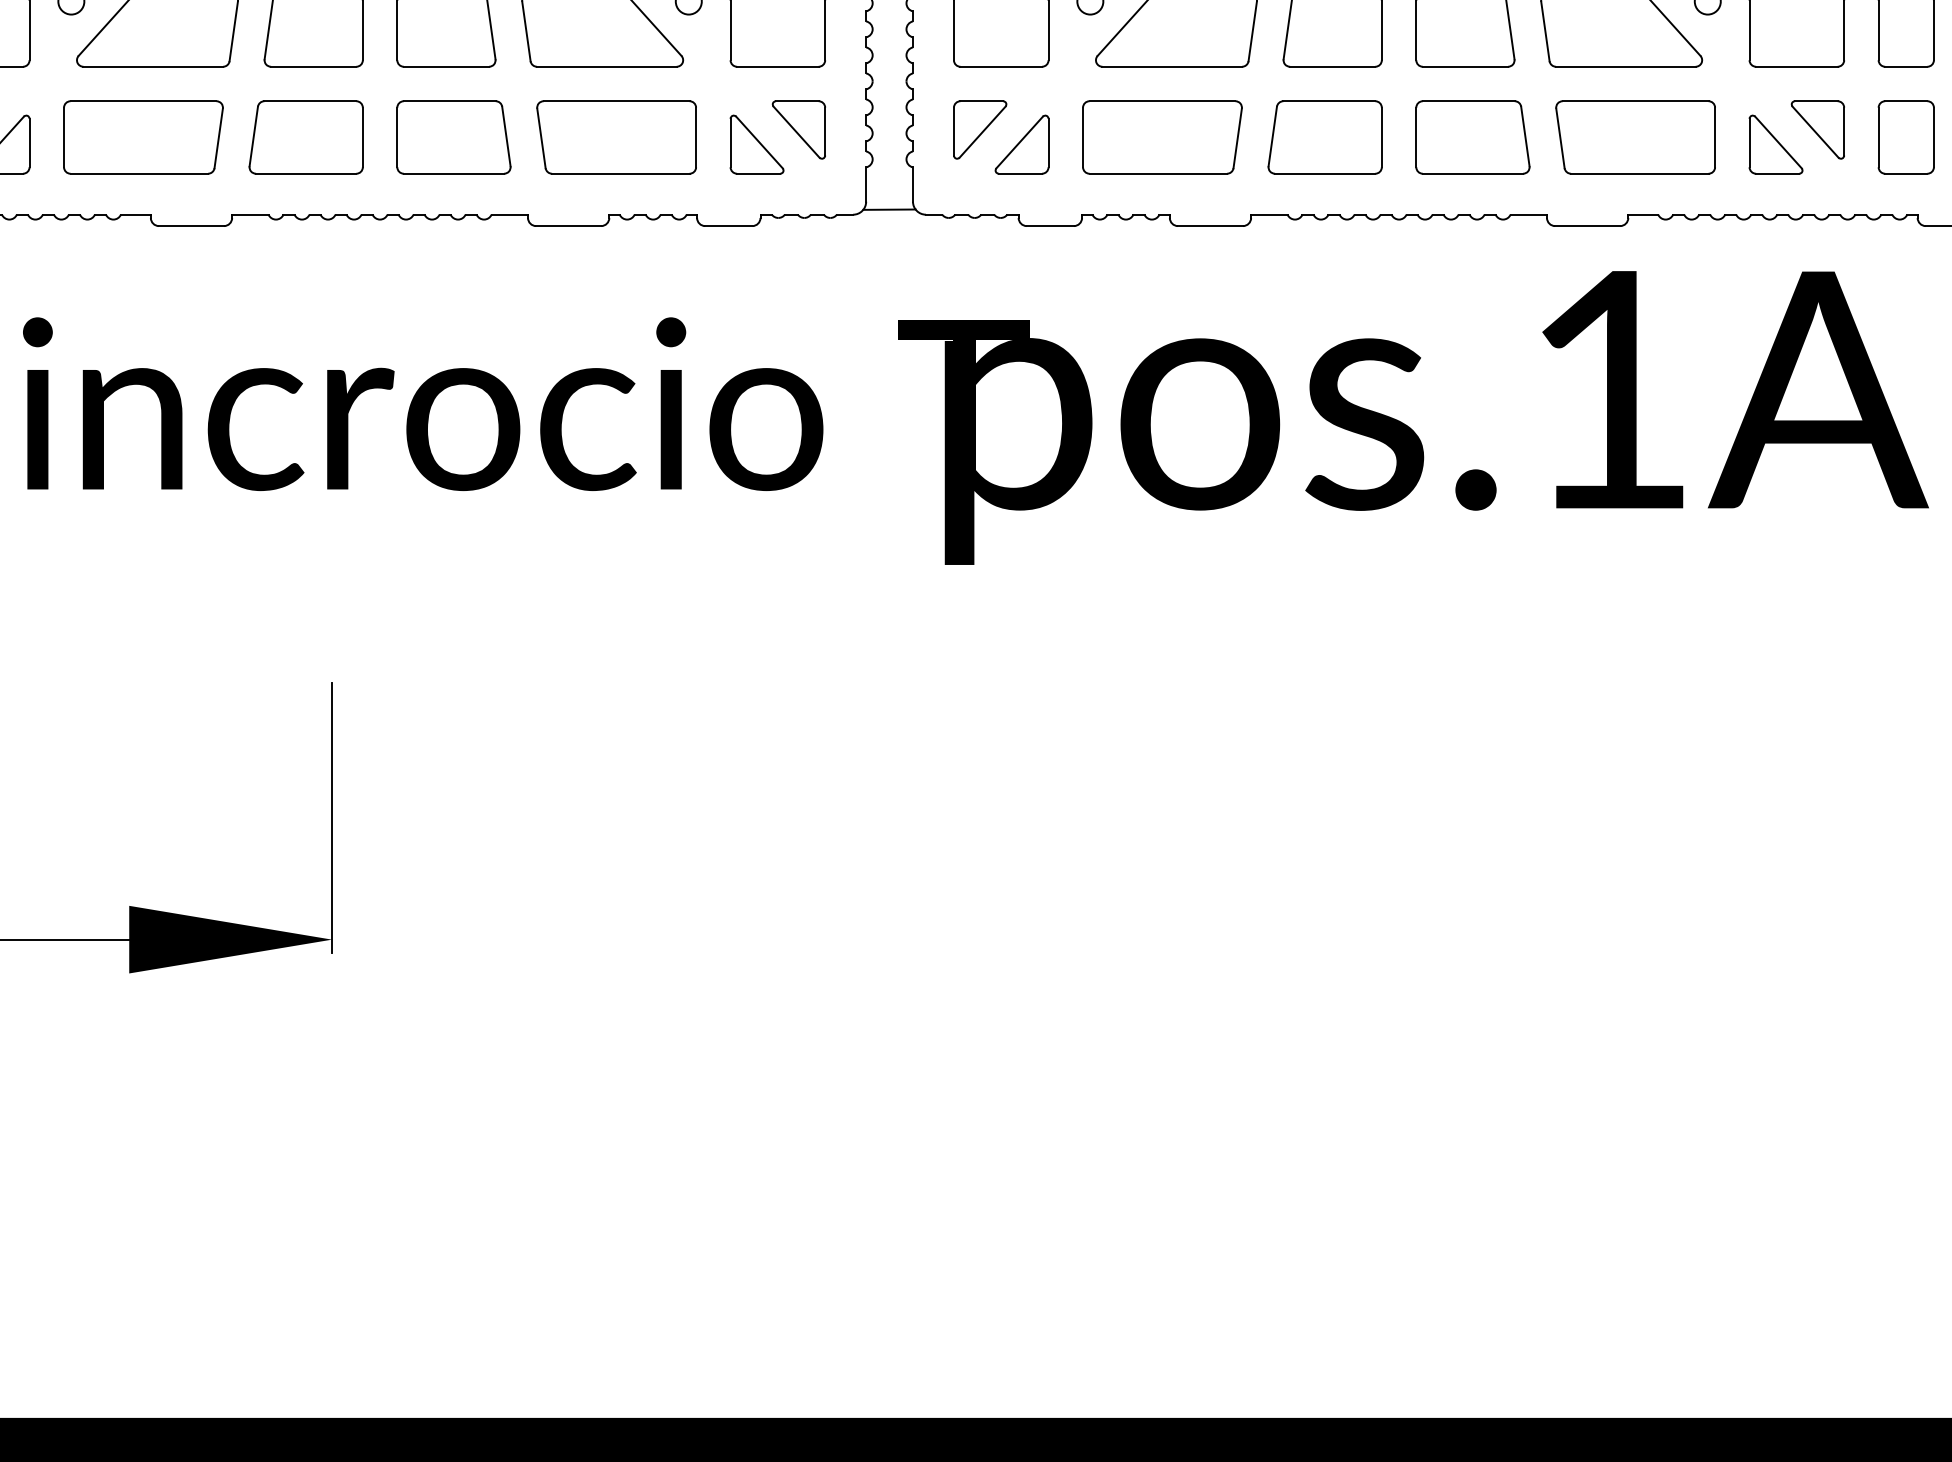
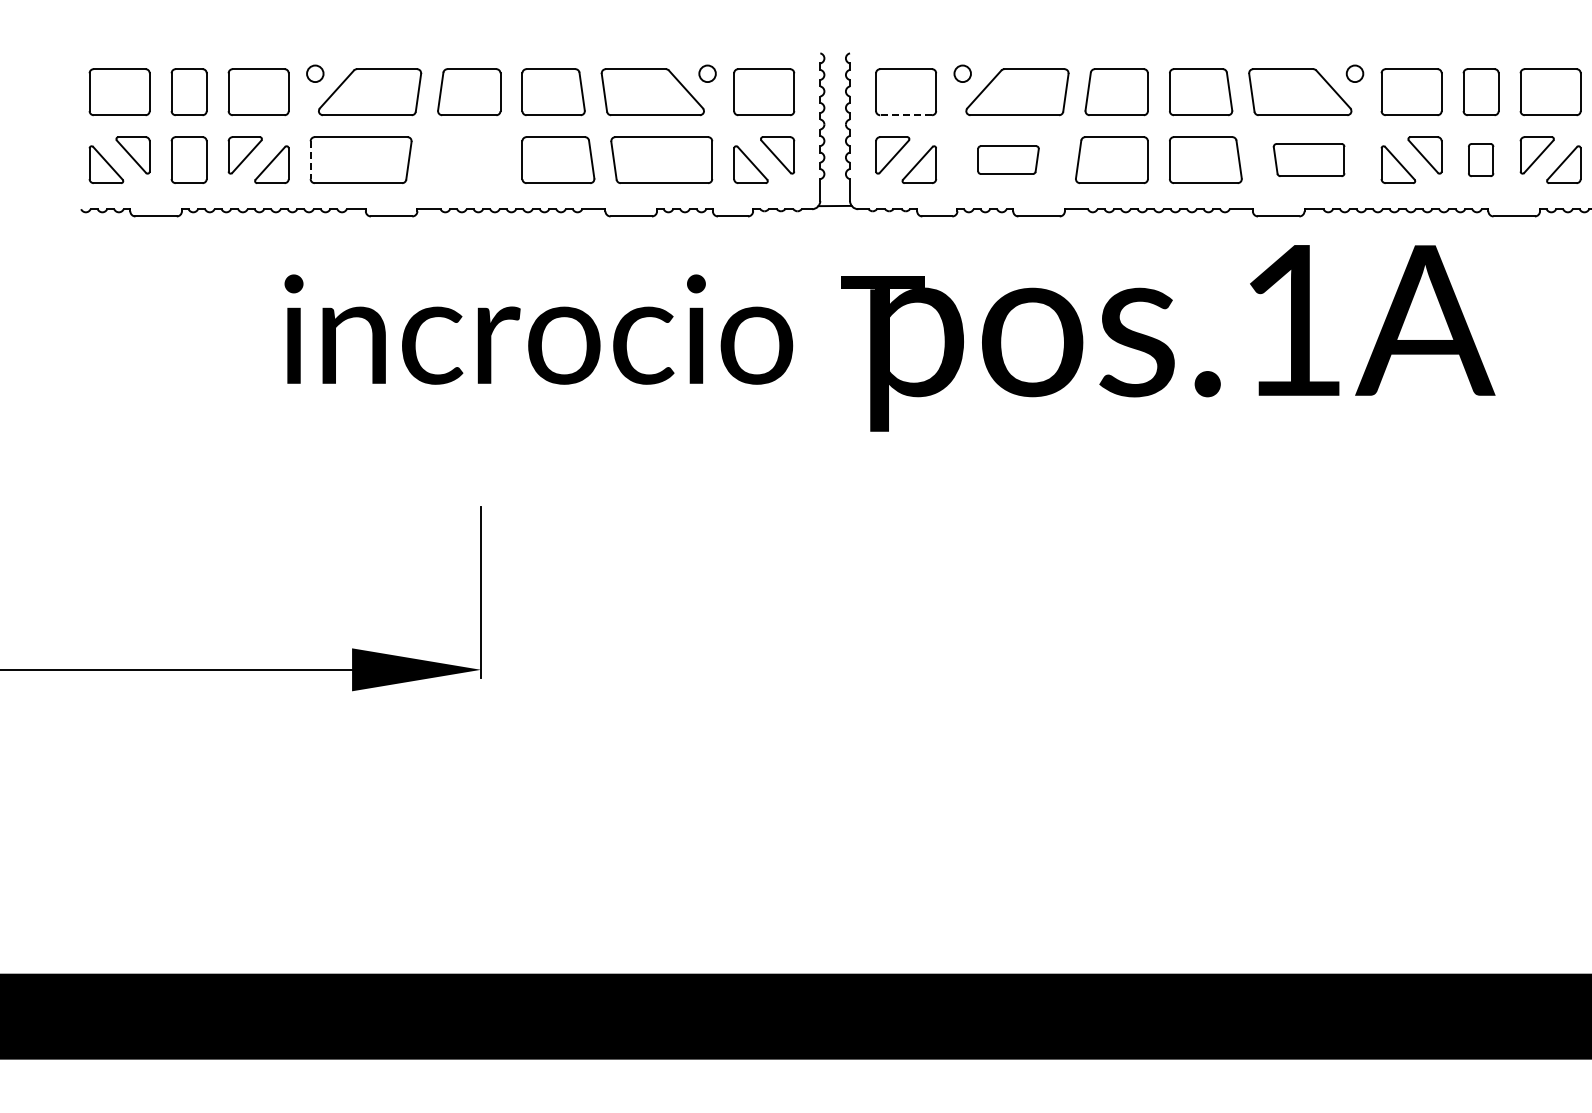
line: (1001, 67) -> (906, 115), solid -> dashed
part: (306, 136) -> (464, 159), removed
part: (1162, 136) -> (1008, 159), size x0.6
part: (1634, 136) -> (1308, 159), size x0.7
part: (1905, 136) -> (1480, 159), size x0.7
line: (63, 138) -> (310, 160), solid -> dashed

